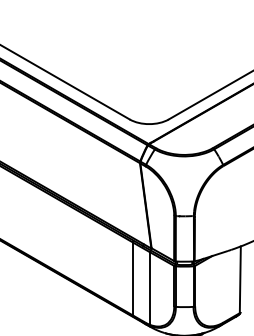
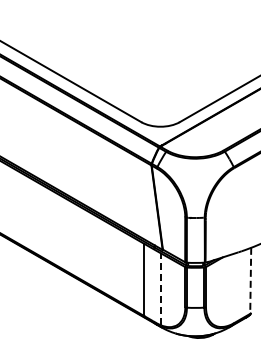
line: (240, 280) -> (250, 281), solid -> dashed
line: (150, 288) -> (161, 289), solid -> dashed

